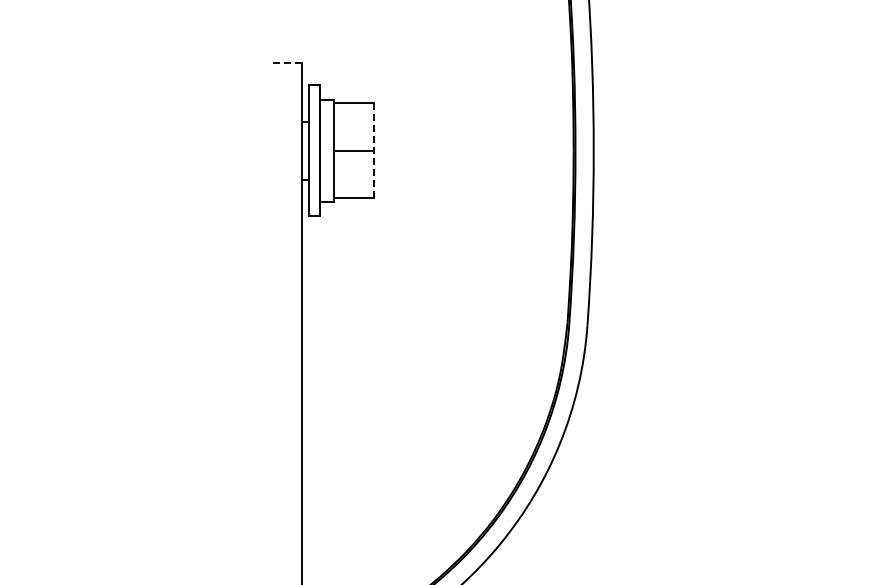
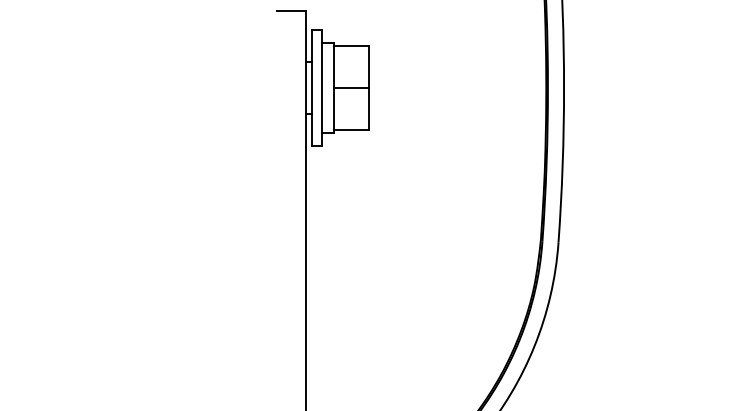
line: (284, 63) -> (290, 10), dashed -> solid
line: (373, 151) -> (369, 88), dashed -> solid

